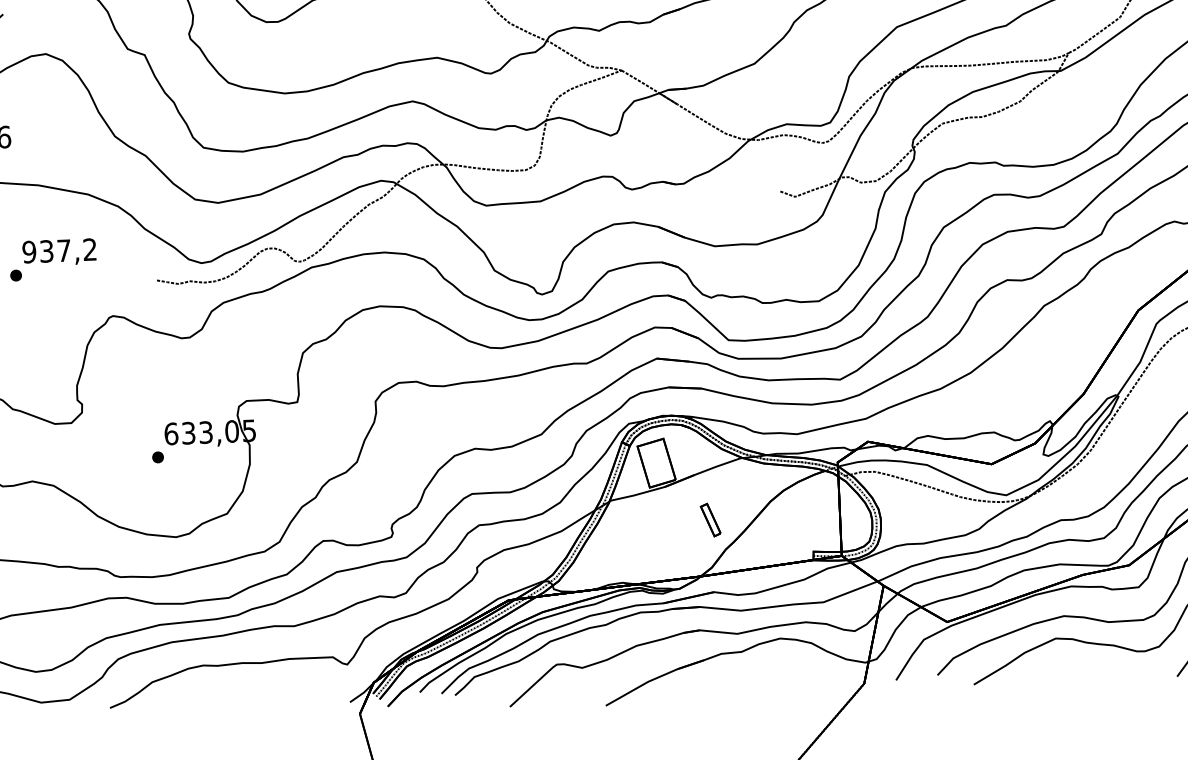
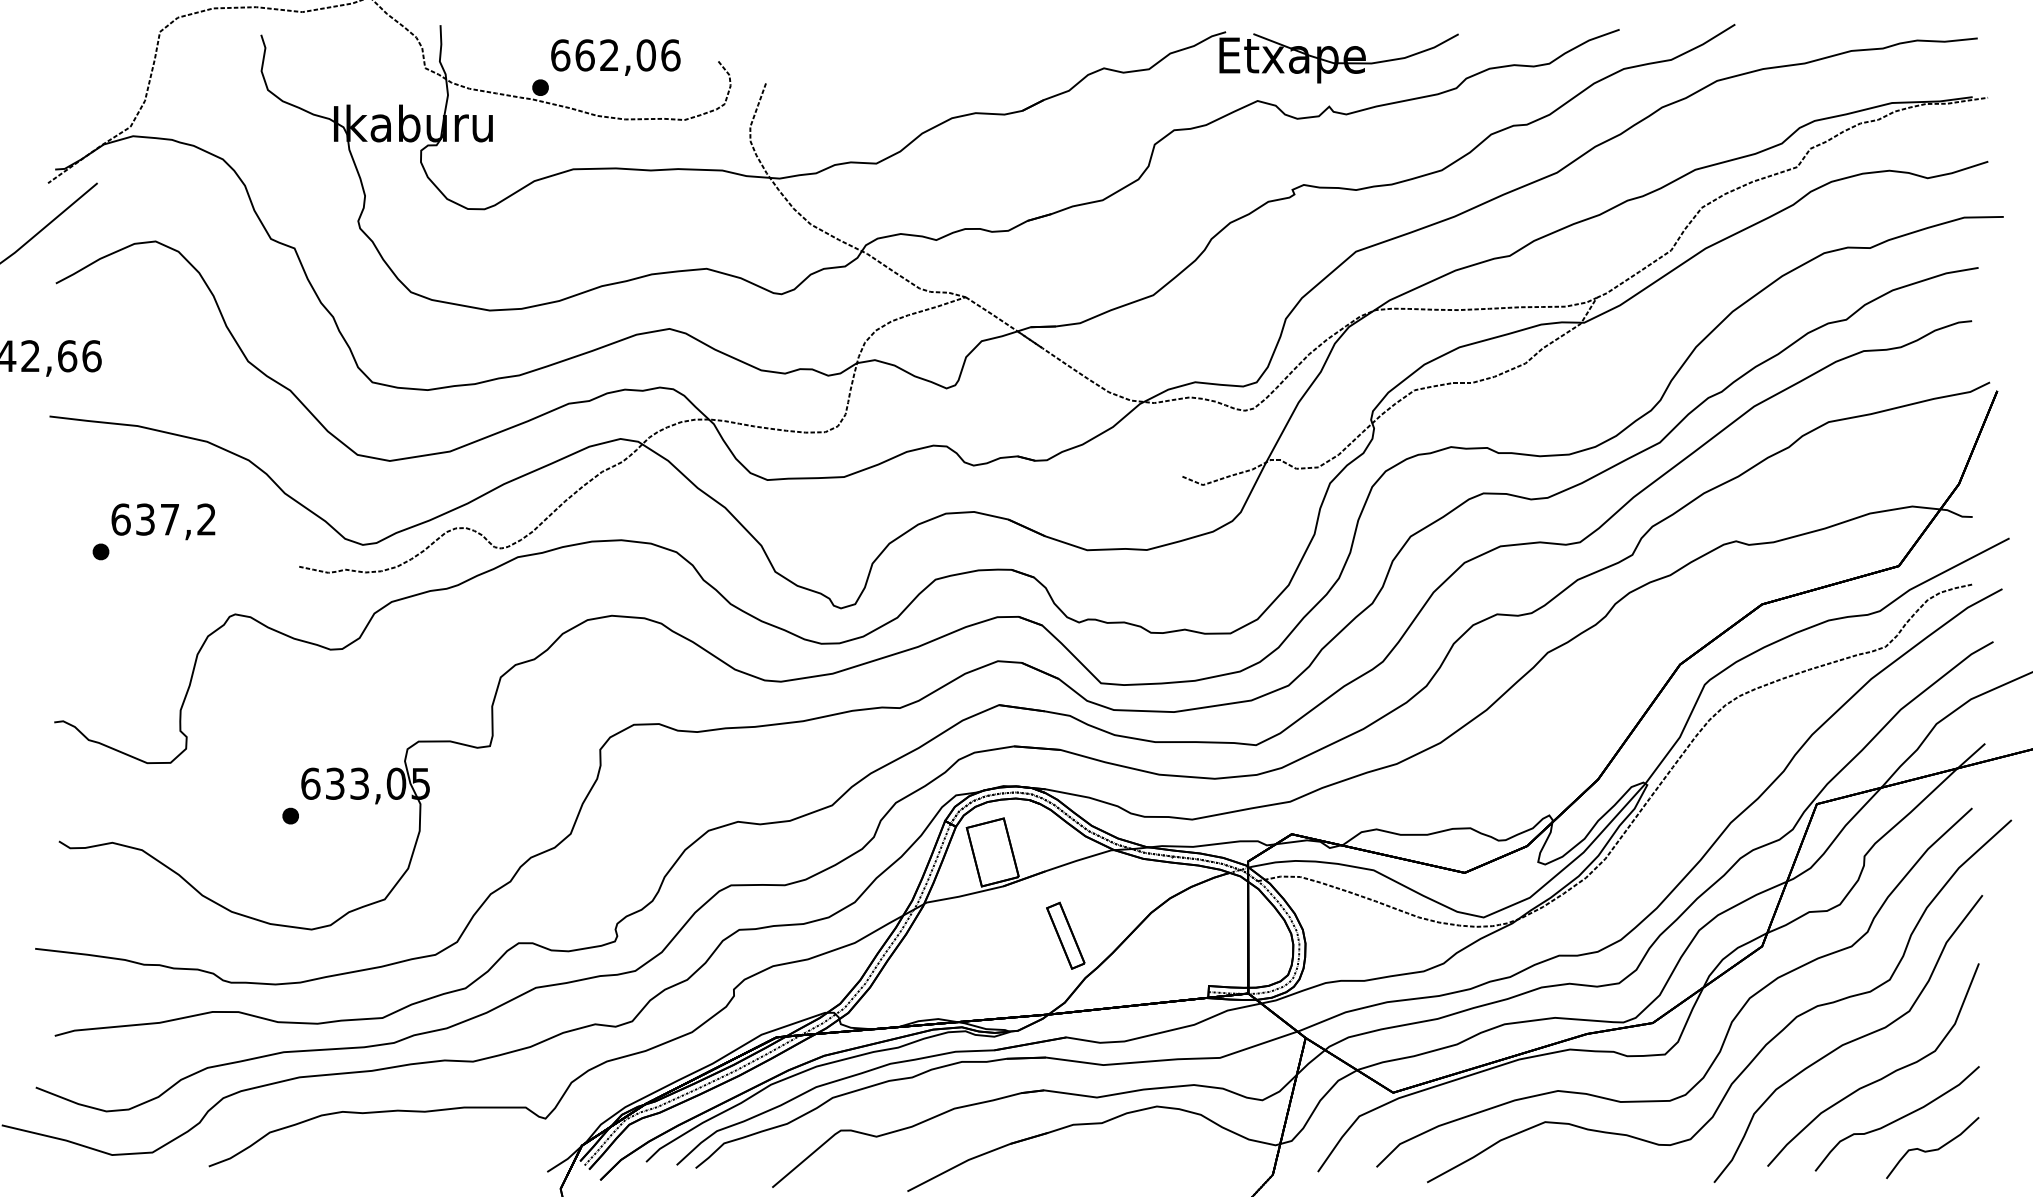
text: (29, 252) -> (120, 519), 937,2 -> 637,2
part: (710, 519) -> (1065, 935), size x1.43

